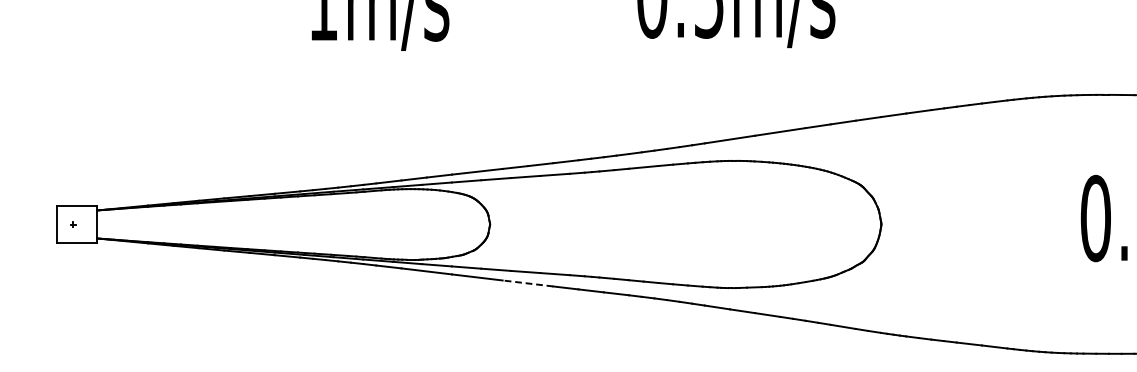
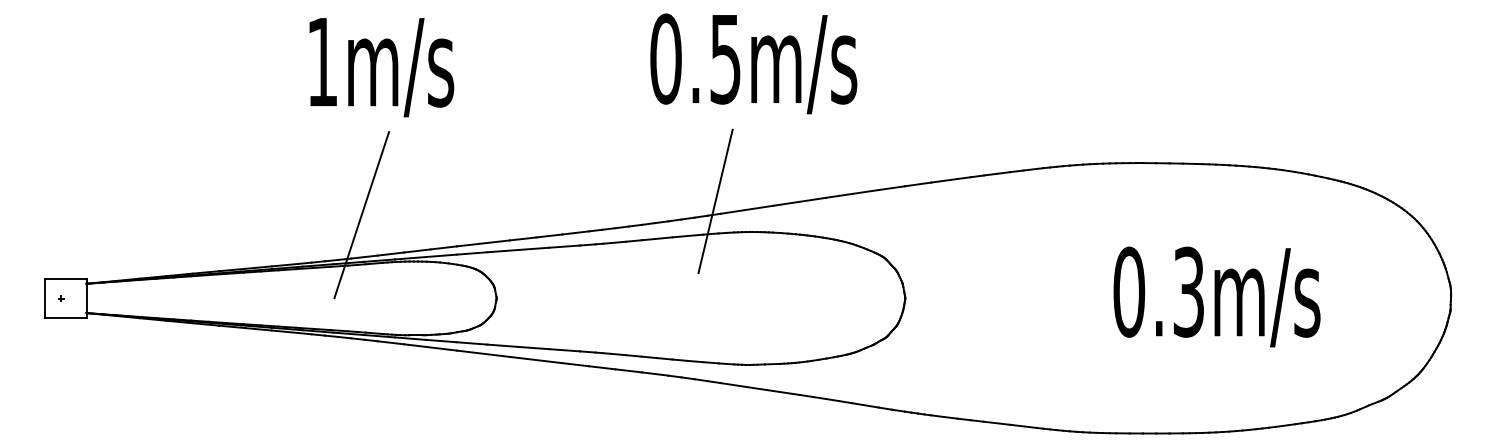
line: (699, 131) -> (715, 201), added
line: (360, 145) -> (361, 215), added
line: (528, 283) -> (536, 360), dashed -> solid

